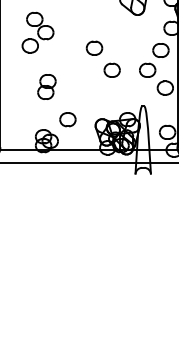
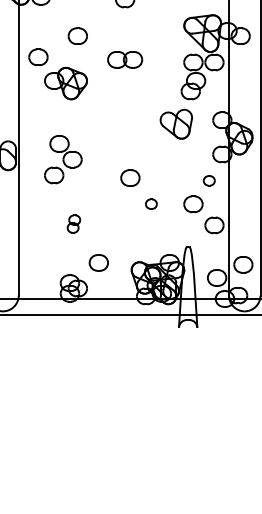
part: (161, 50) -> (209, 180), size x0.6
part: (112, 69) -> (151, 203), size x0.6
part: (46, 86) -> (73, 223), size x0.6

